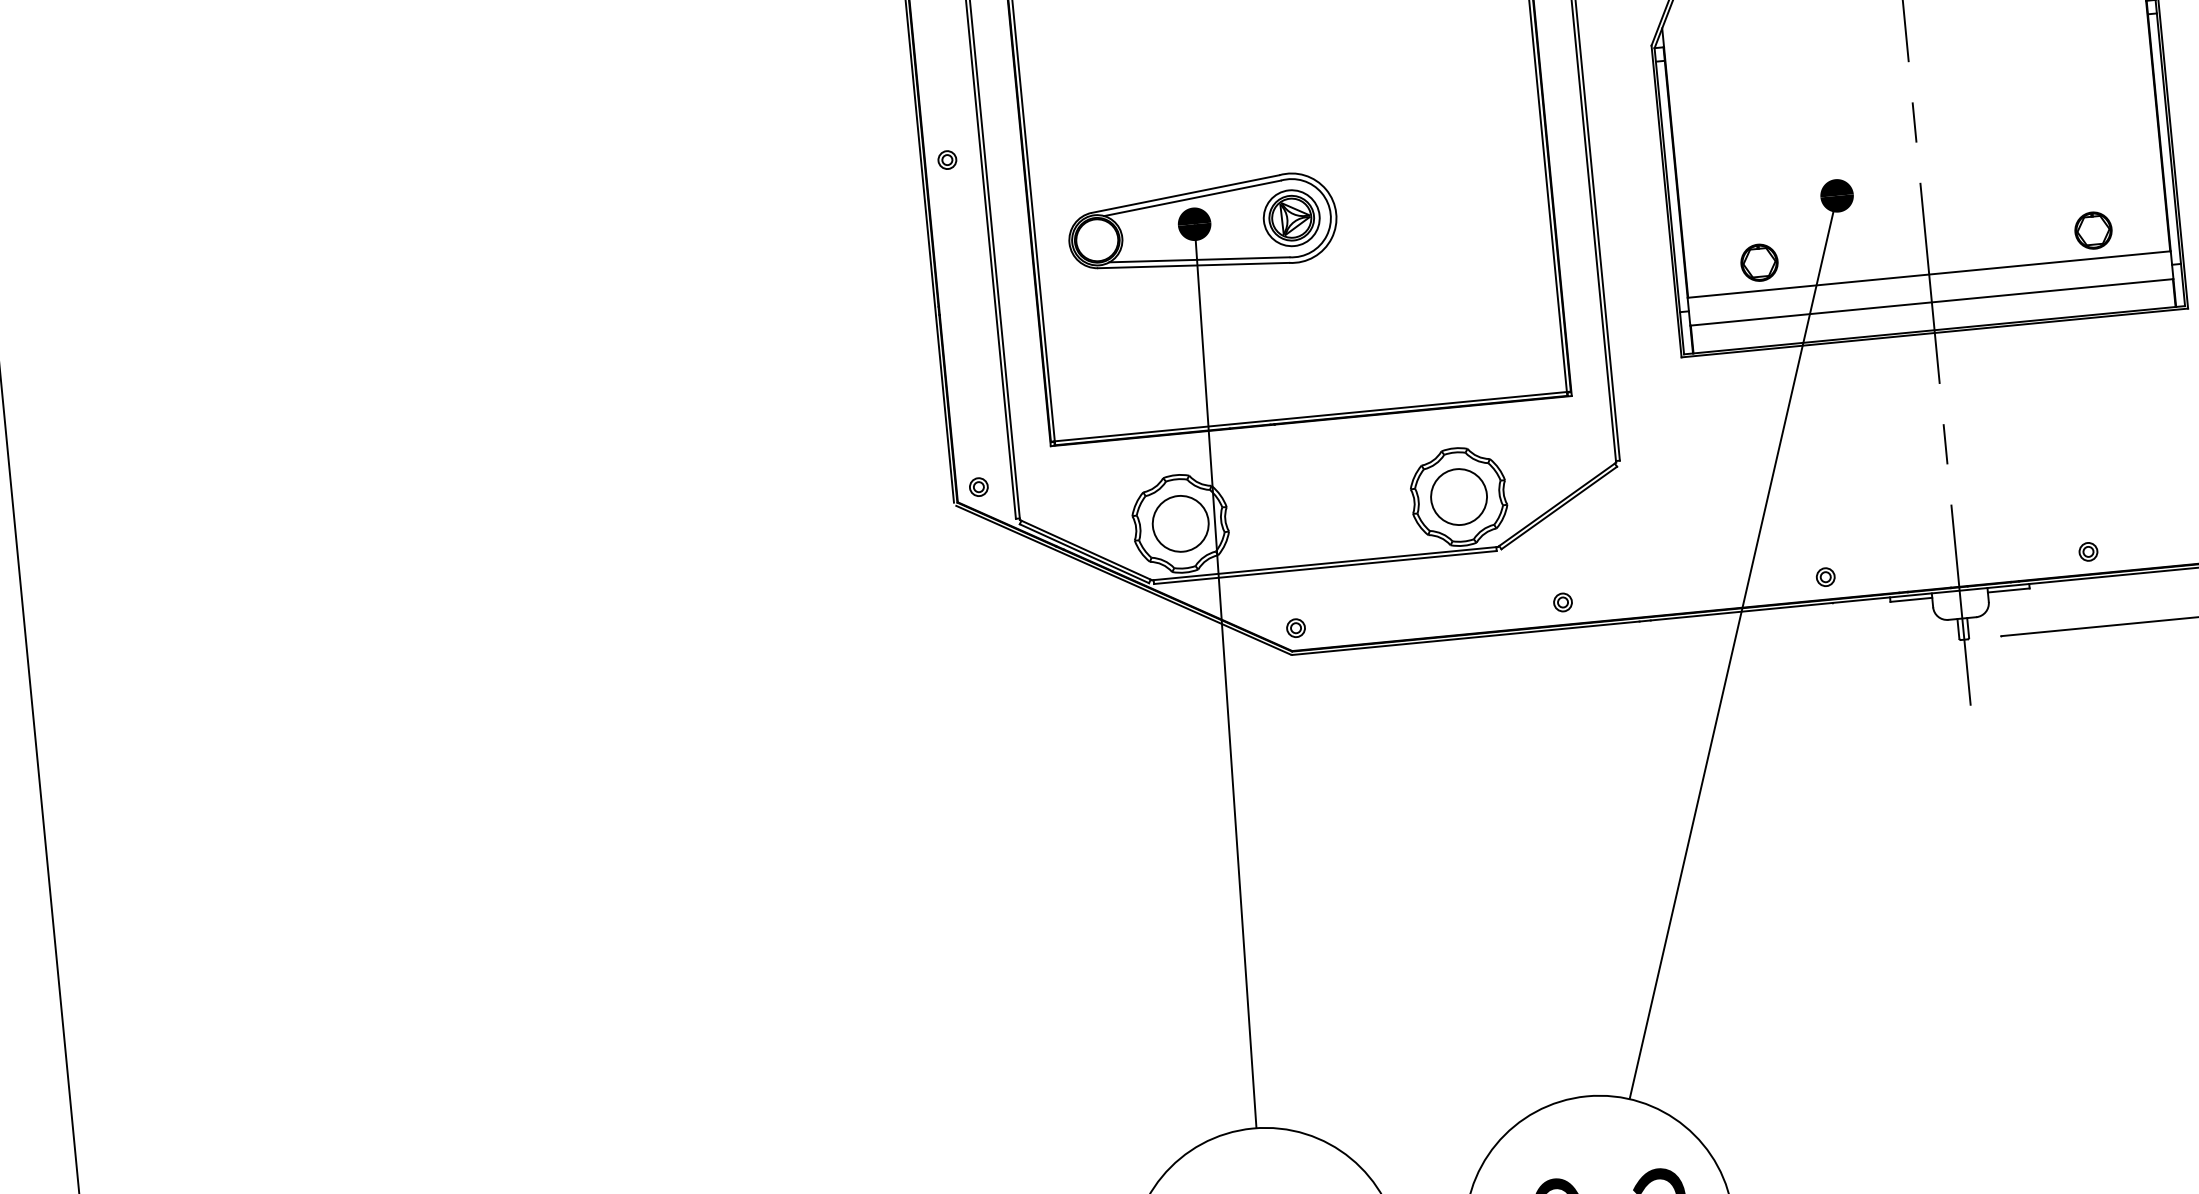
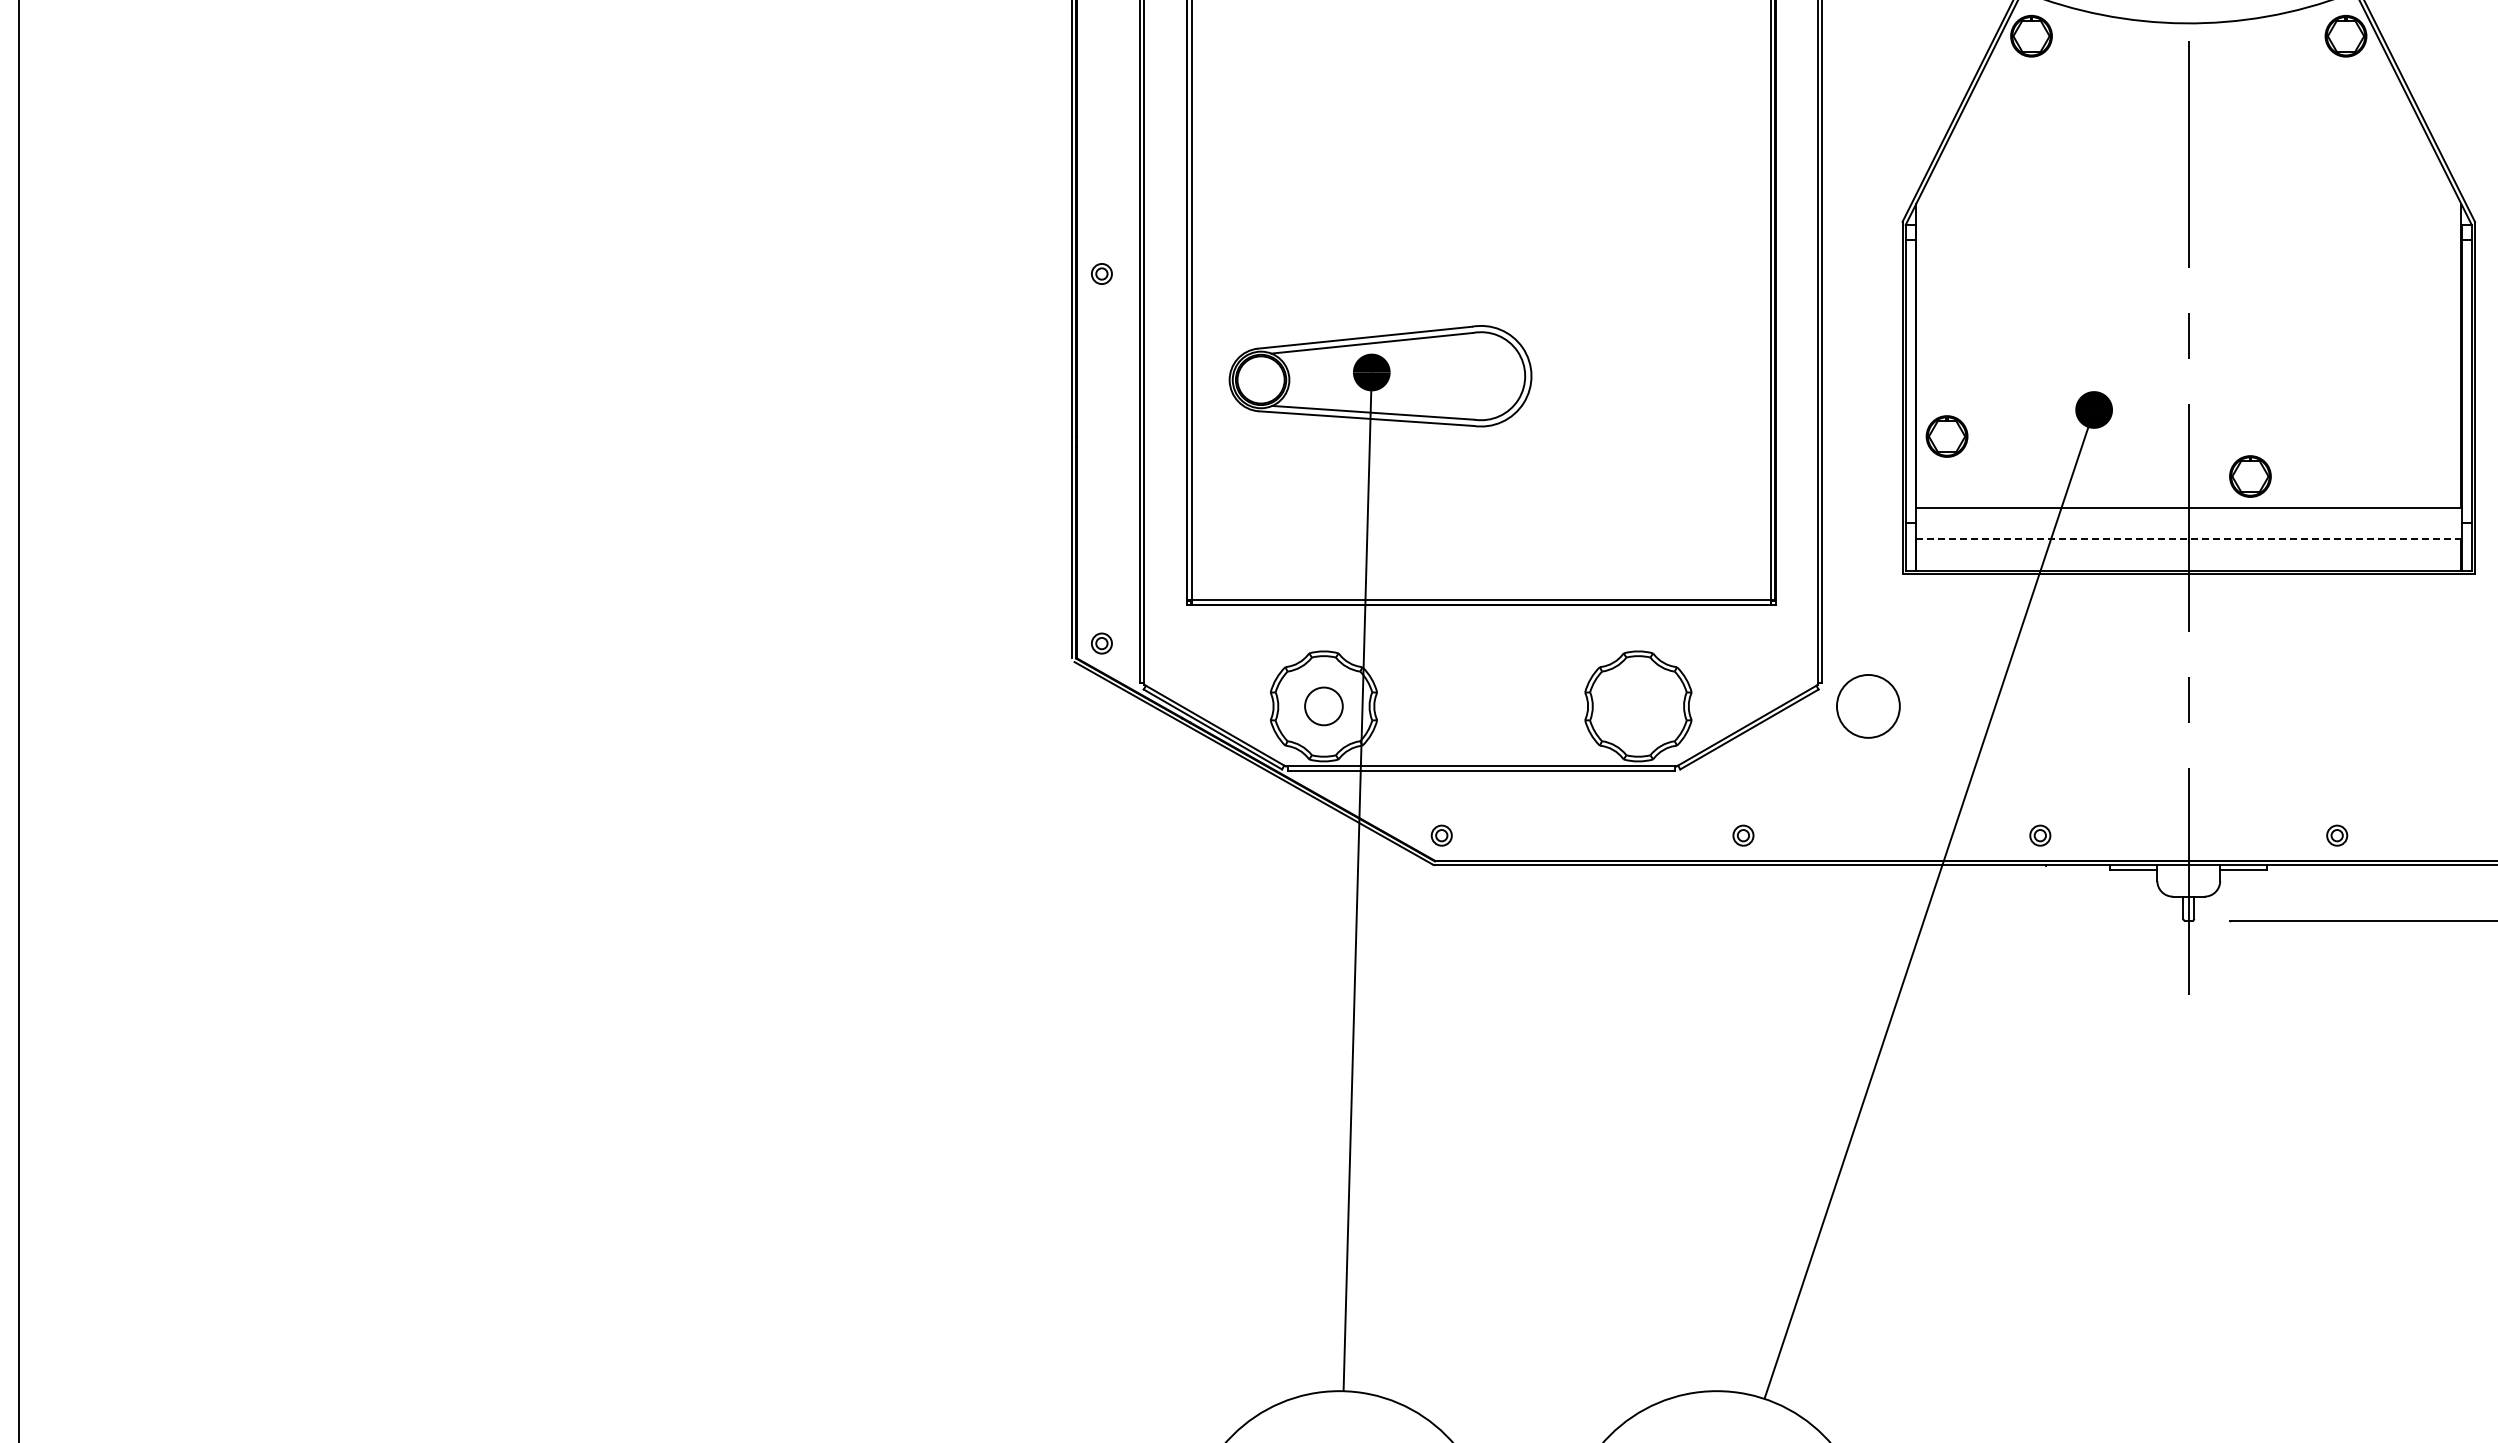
part: (1291, 217) -> (1480, 375), removed
part: (2093, 230) -> (2250, 476), moved
part: (1759, 262) -> (1946, 436), moved
line: (1931, 302) -> (2188, 539), solid -> dashed
circle: (1459, 497) -> (1868, 706), moved
circle: (1180, 523) -> (1323, 705), size x0.6

